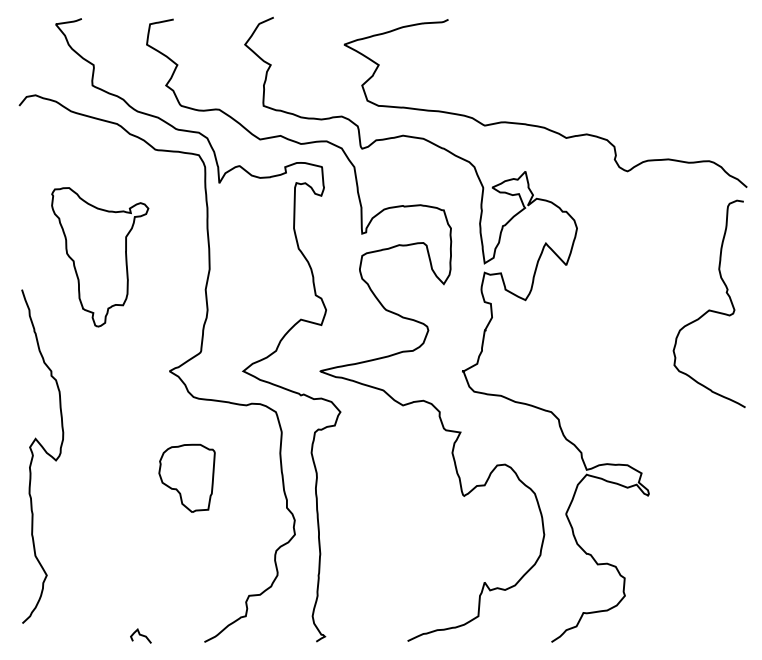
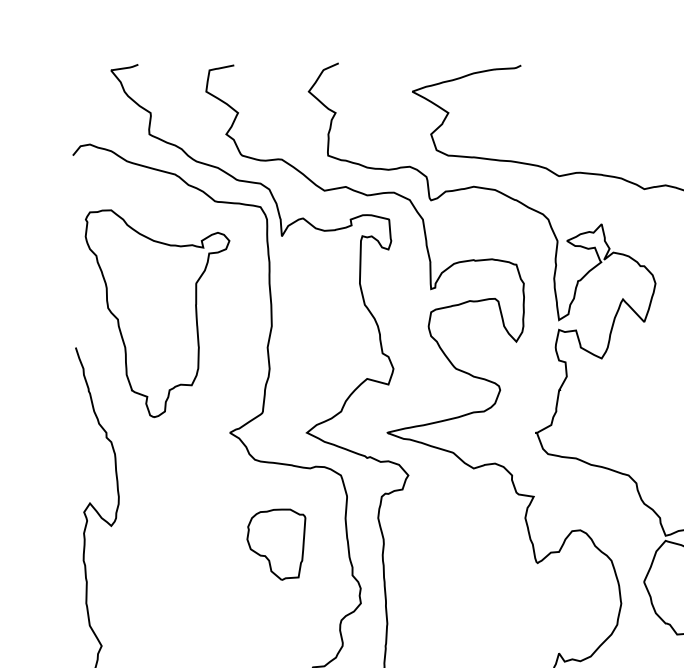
part: (99, 257) -> (156, 313), size x1.43
part: (186, 477) -> (275, 543), moved

